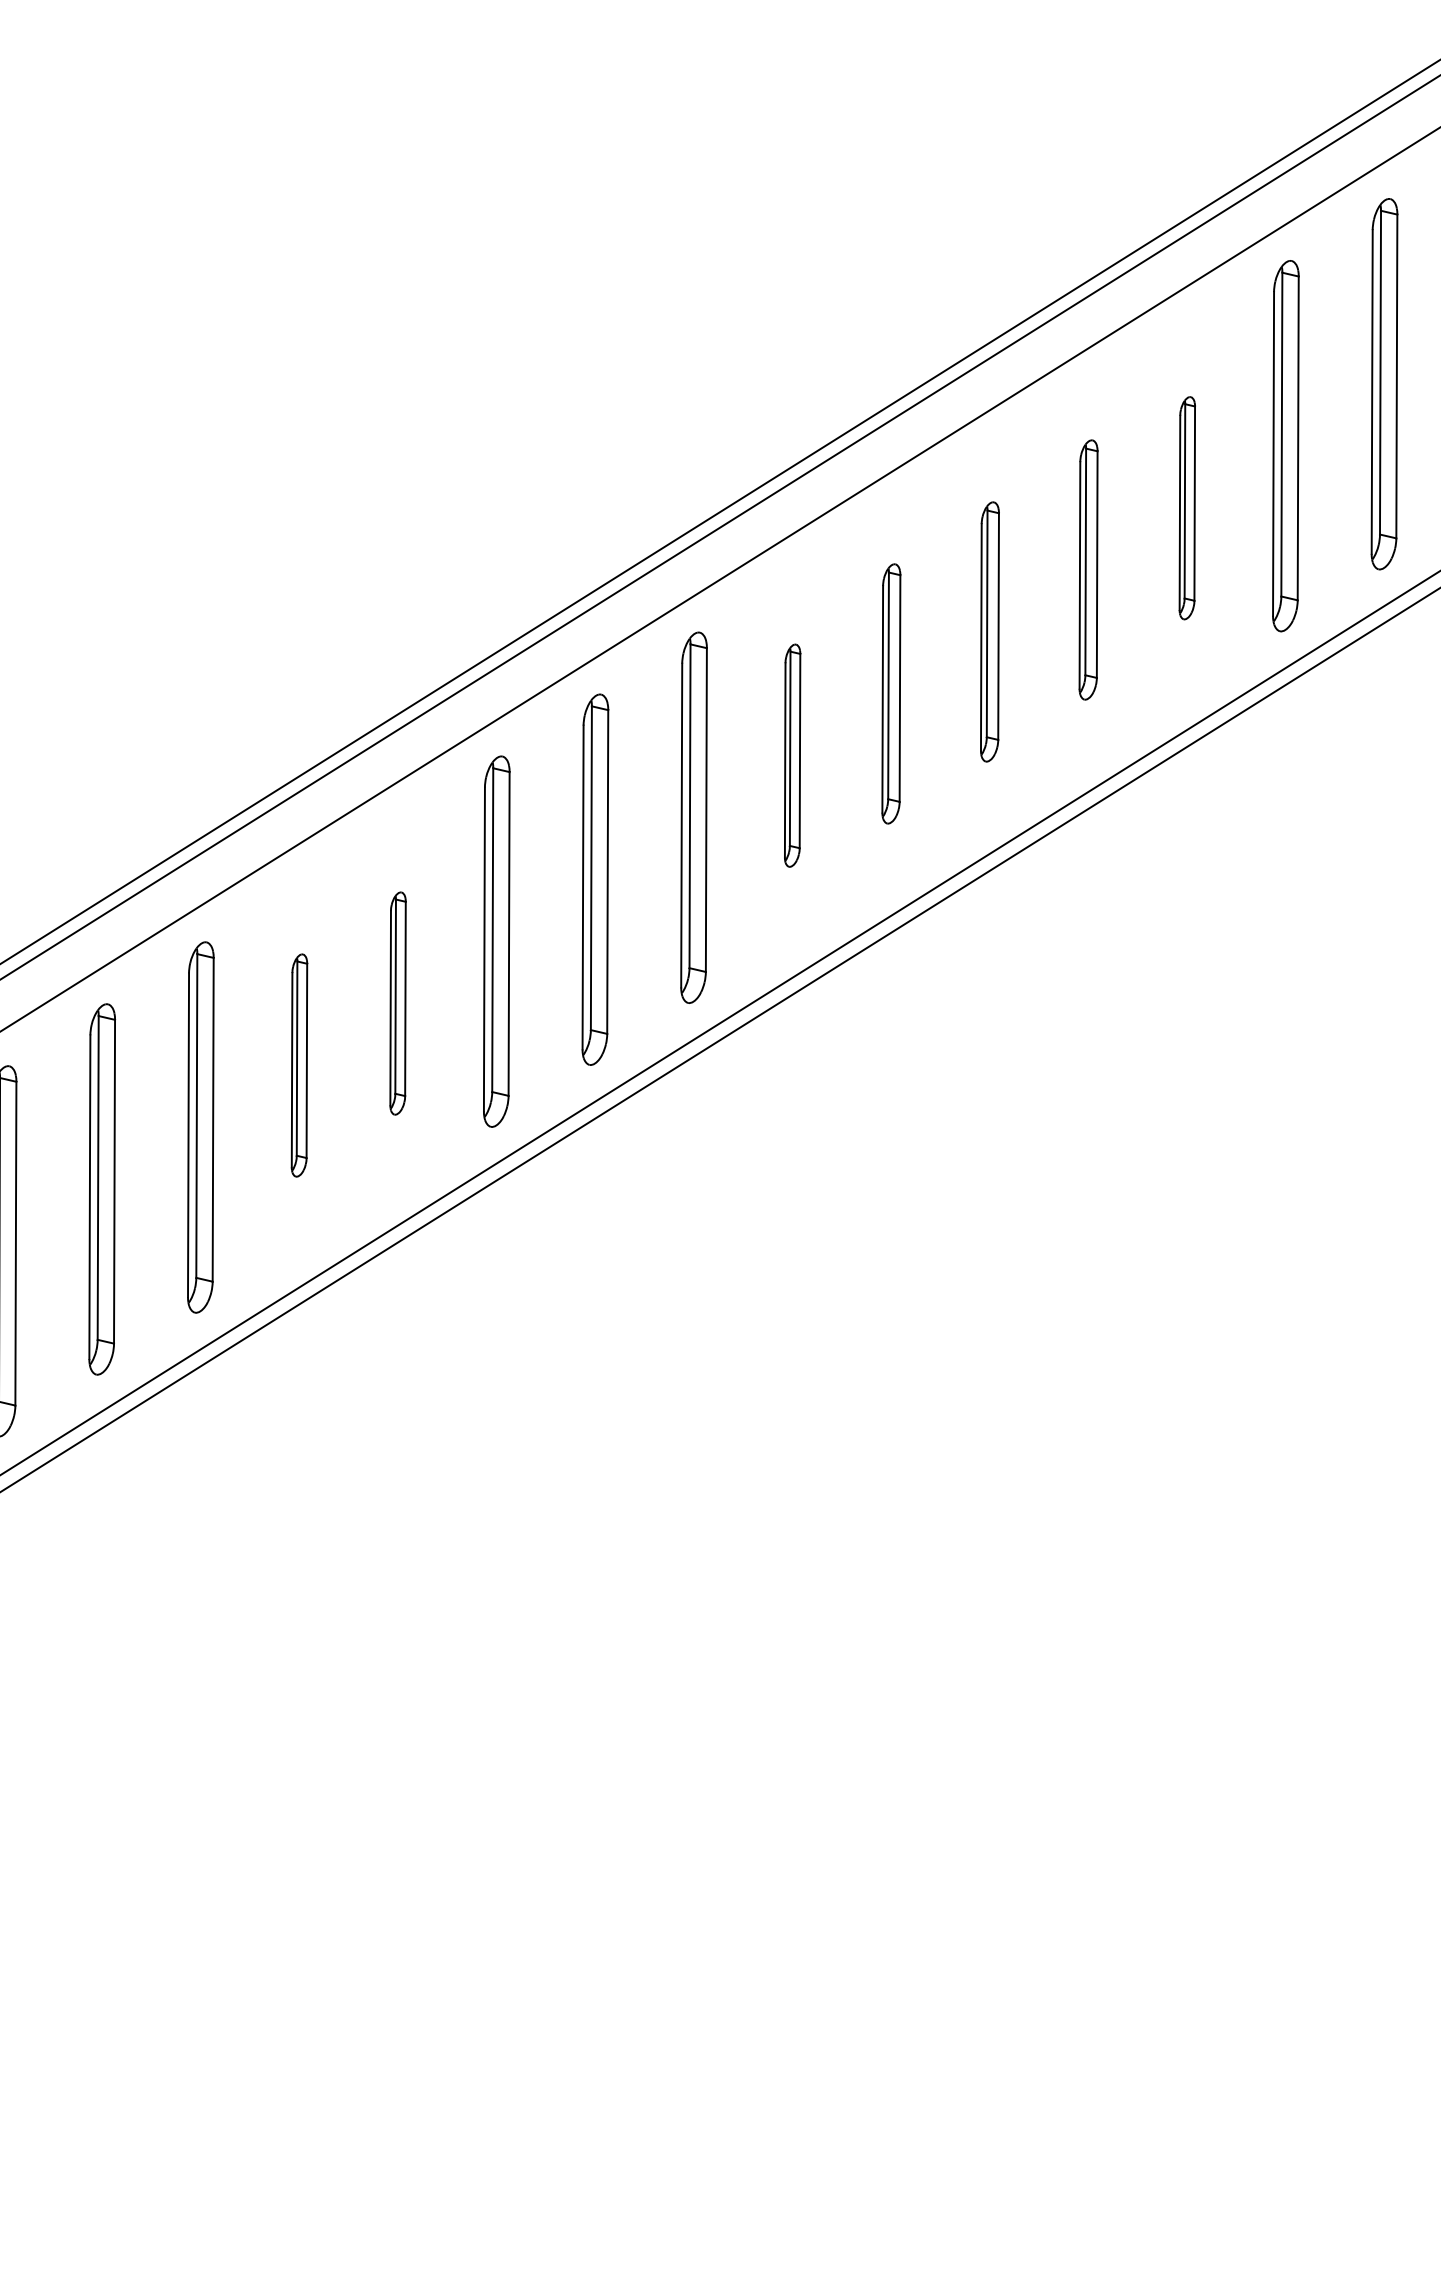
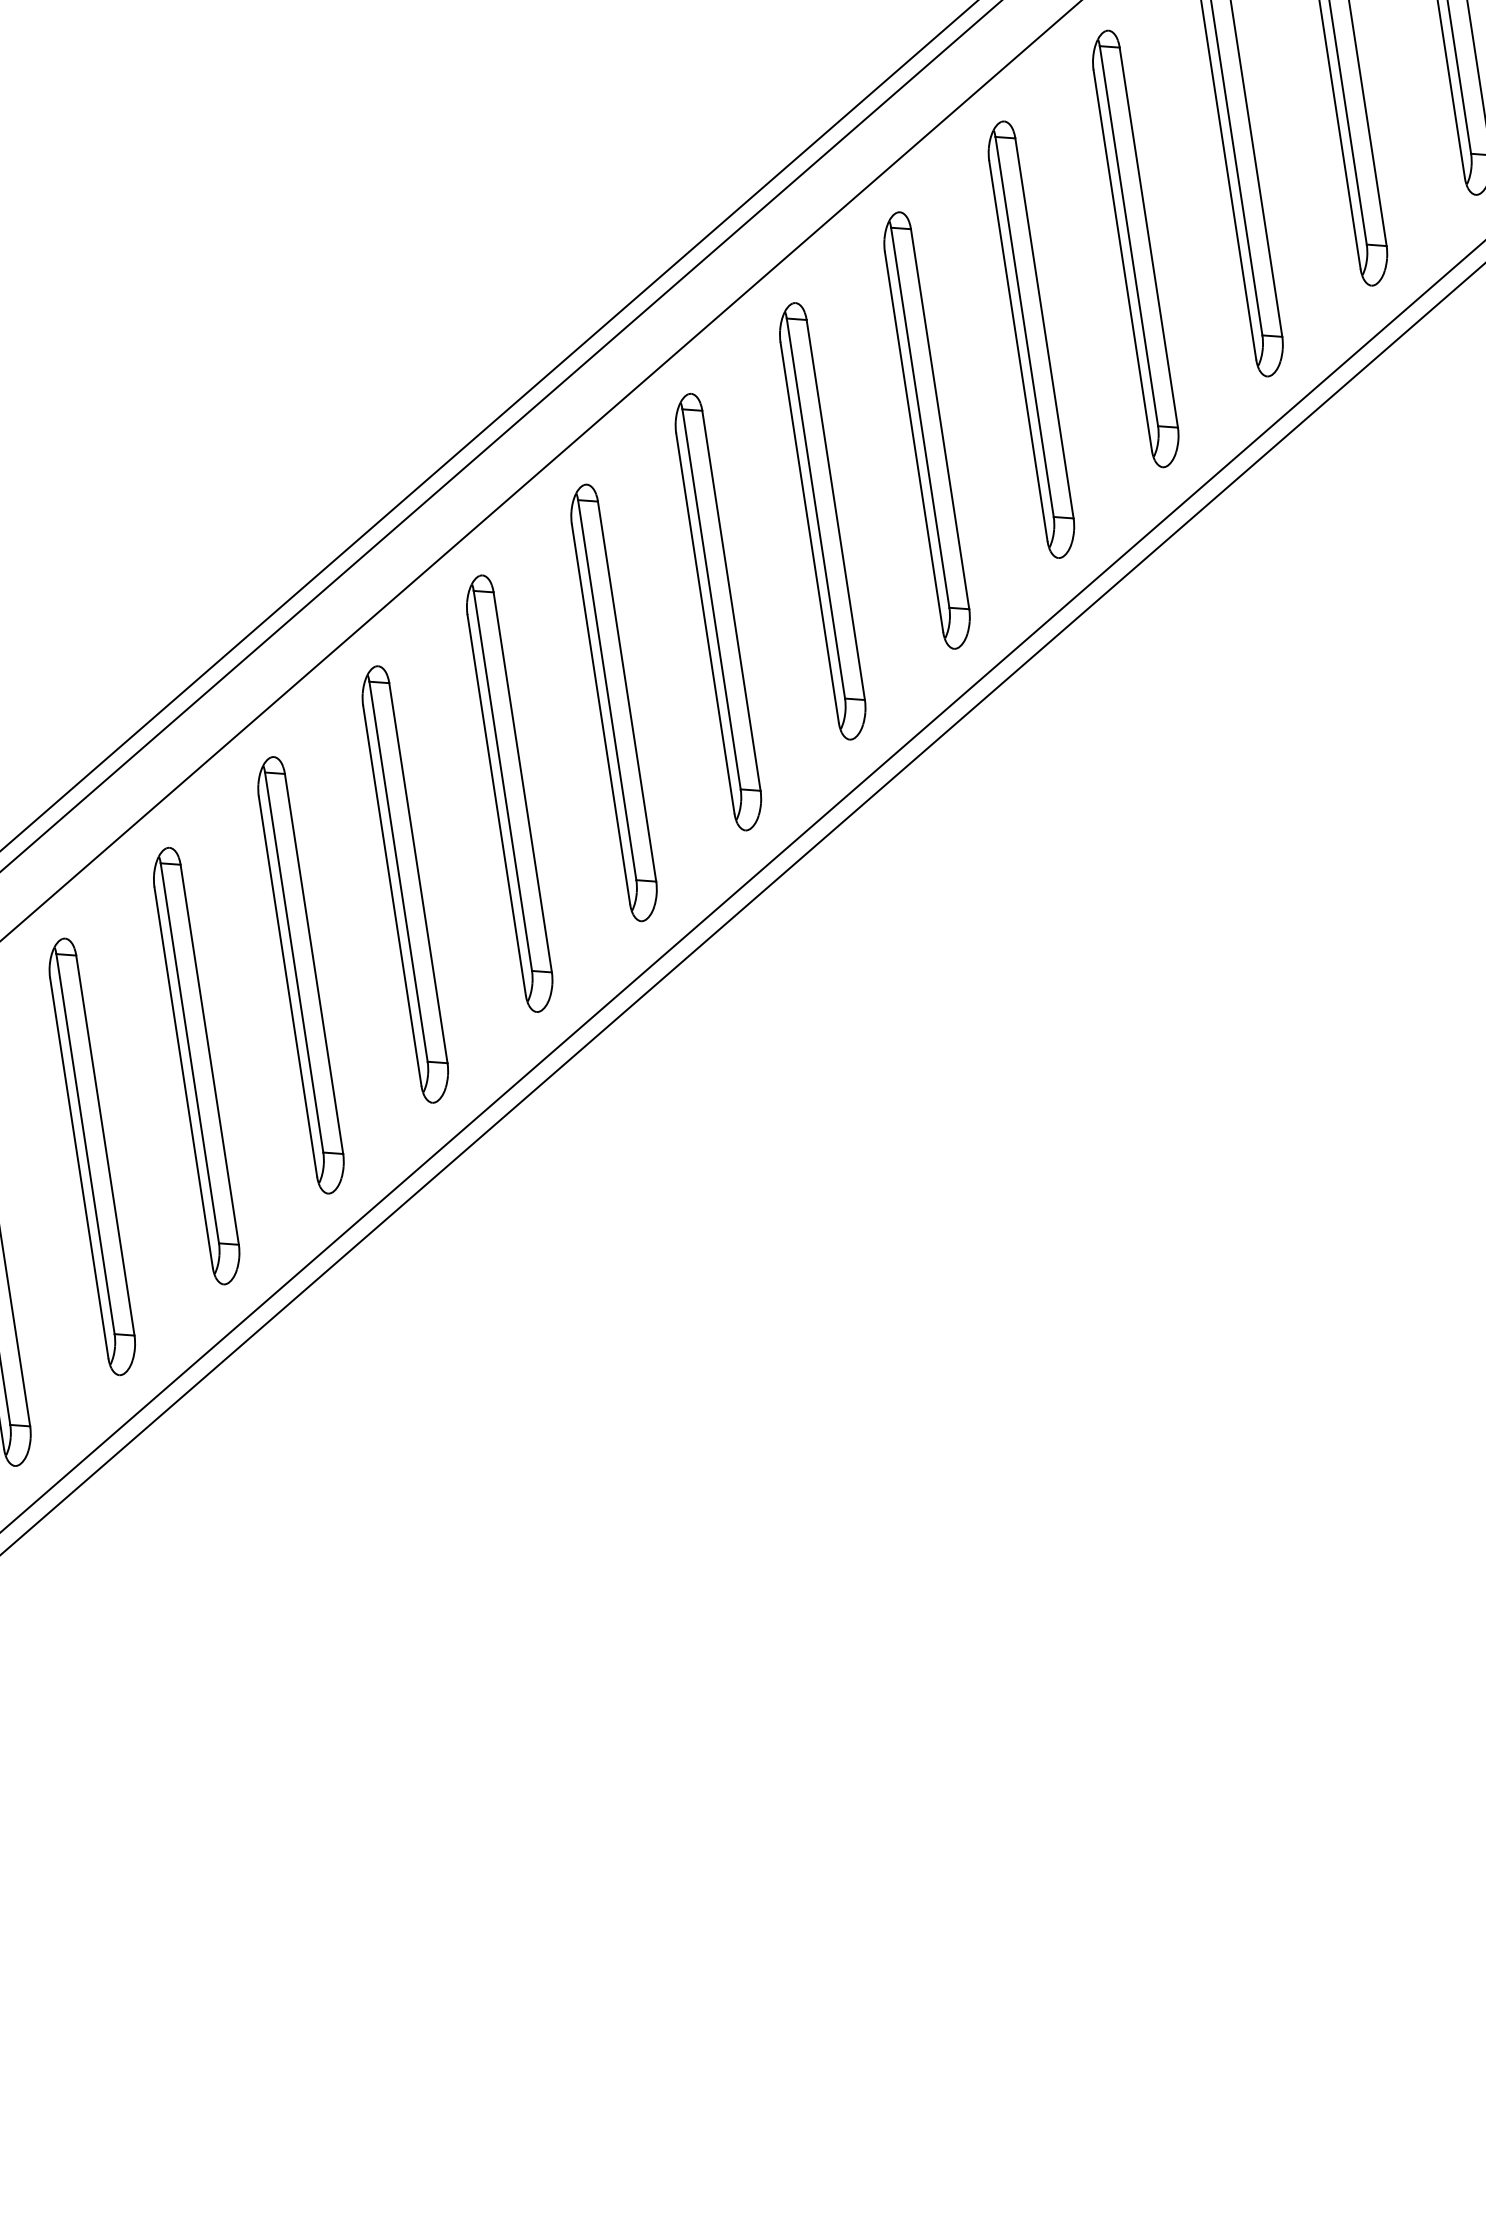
part: (1187, 508) -> (1136, 249), size x1.67
part: (1088, 569) -> (1031, 339), size x1.43
part: (989, 631) -> (926, 430), size x1.43
part: (891, 693) -> (822, 520), size x1.43
part: (792, 755) -> (718, 611), size x1.67
part: (397, 1003) -> (300, 975), size x1.67
part: (299, 1065) -> (196, 1066), size x1.67

